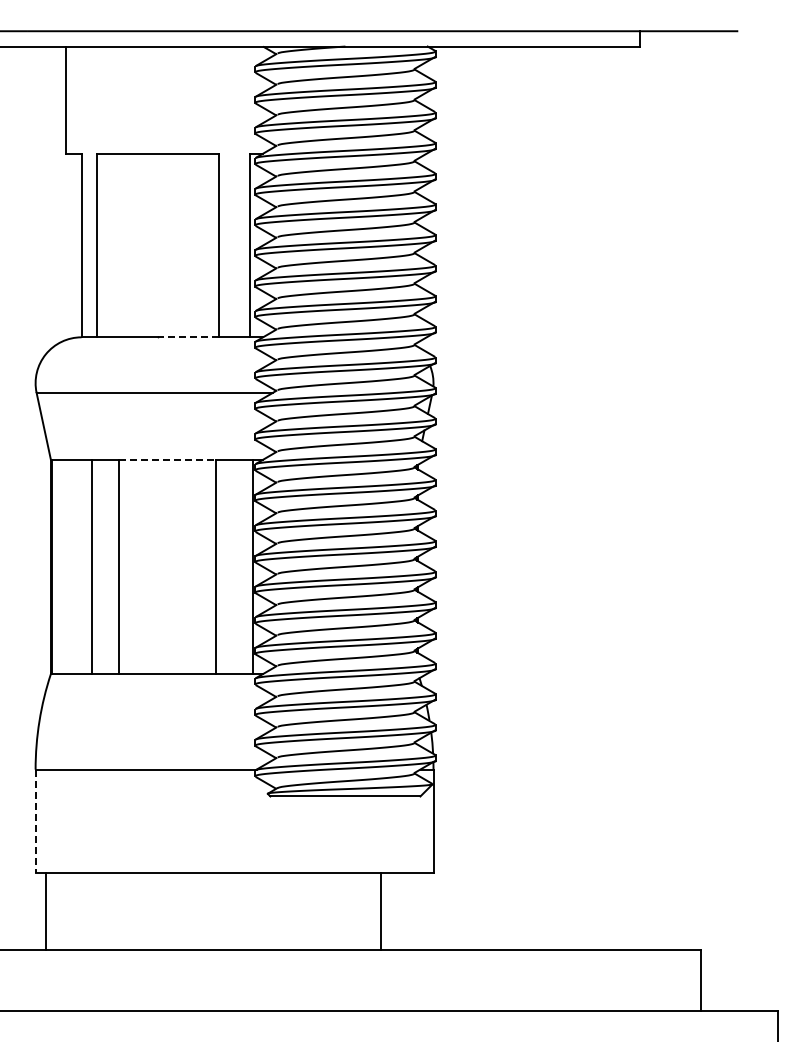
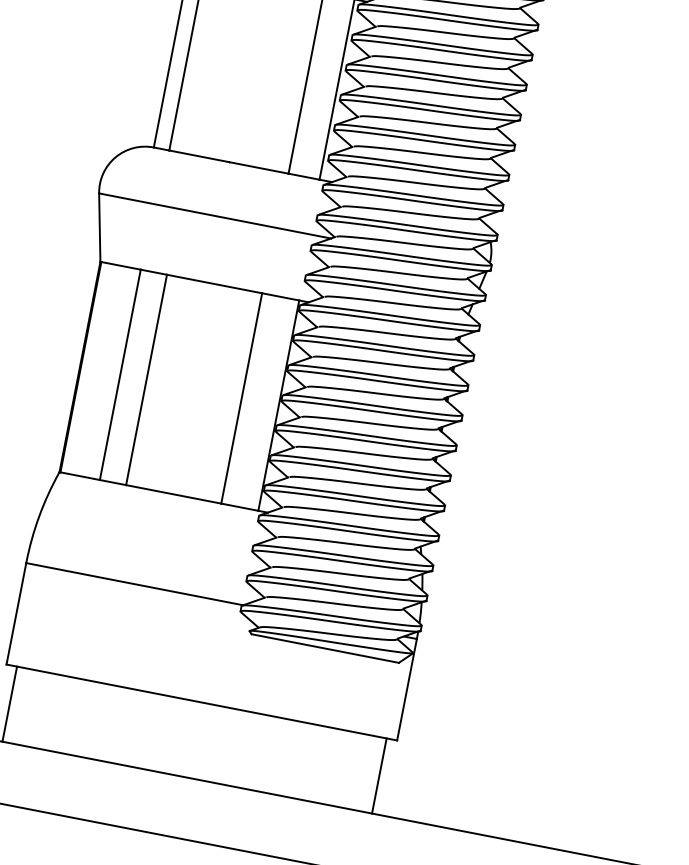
line: (187, 337) -> (257, 167), dashed -> solid
line: (167, 459) -> (214, 283), dashed -> solid
line: (35, 821) -> (16, 613), dashed -> solid
line: (380, 910) -> (379, 775), moved

